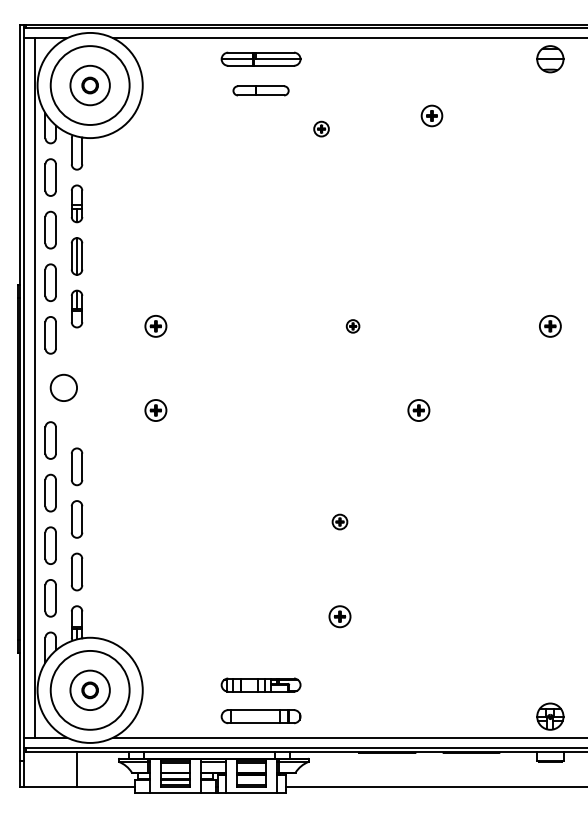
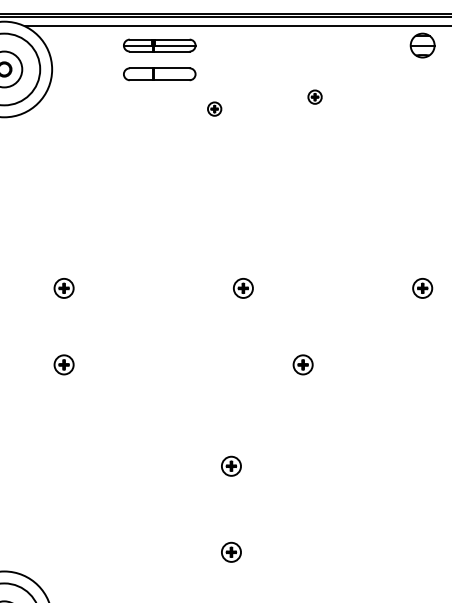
part: (260, 90) -> (159, 74), size x1.43
part: (431, 115) -> (314, 96), size x0.71
part: (352, 326) -> (242, 288), size x1.67
part: (339, 521) -> (230, 465), size x1.43

